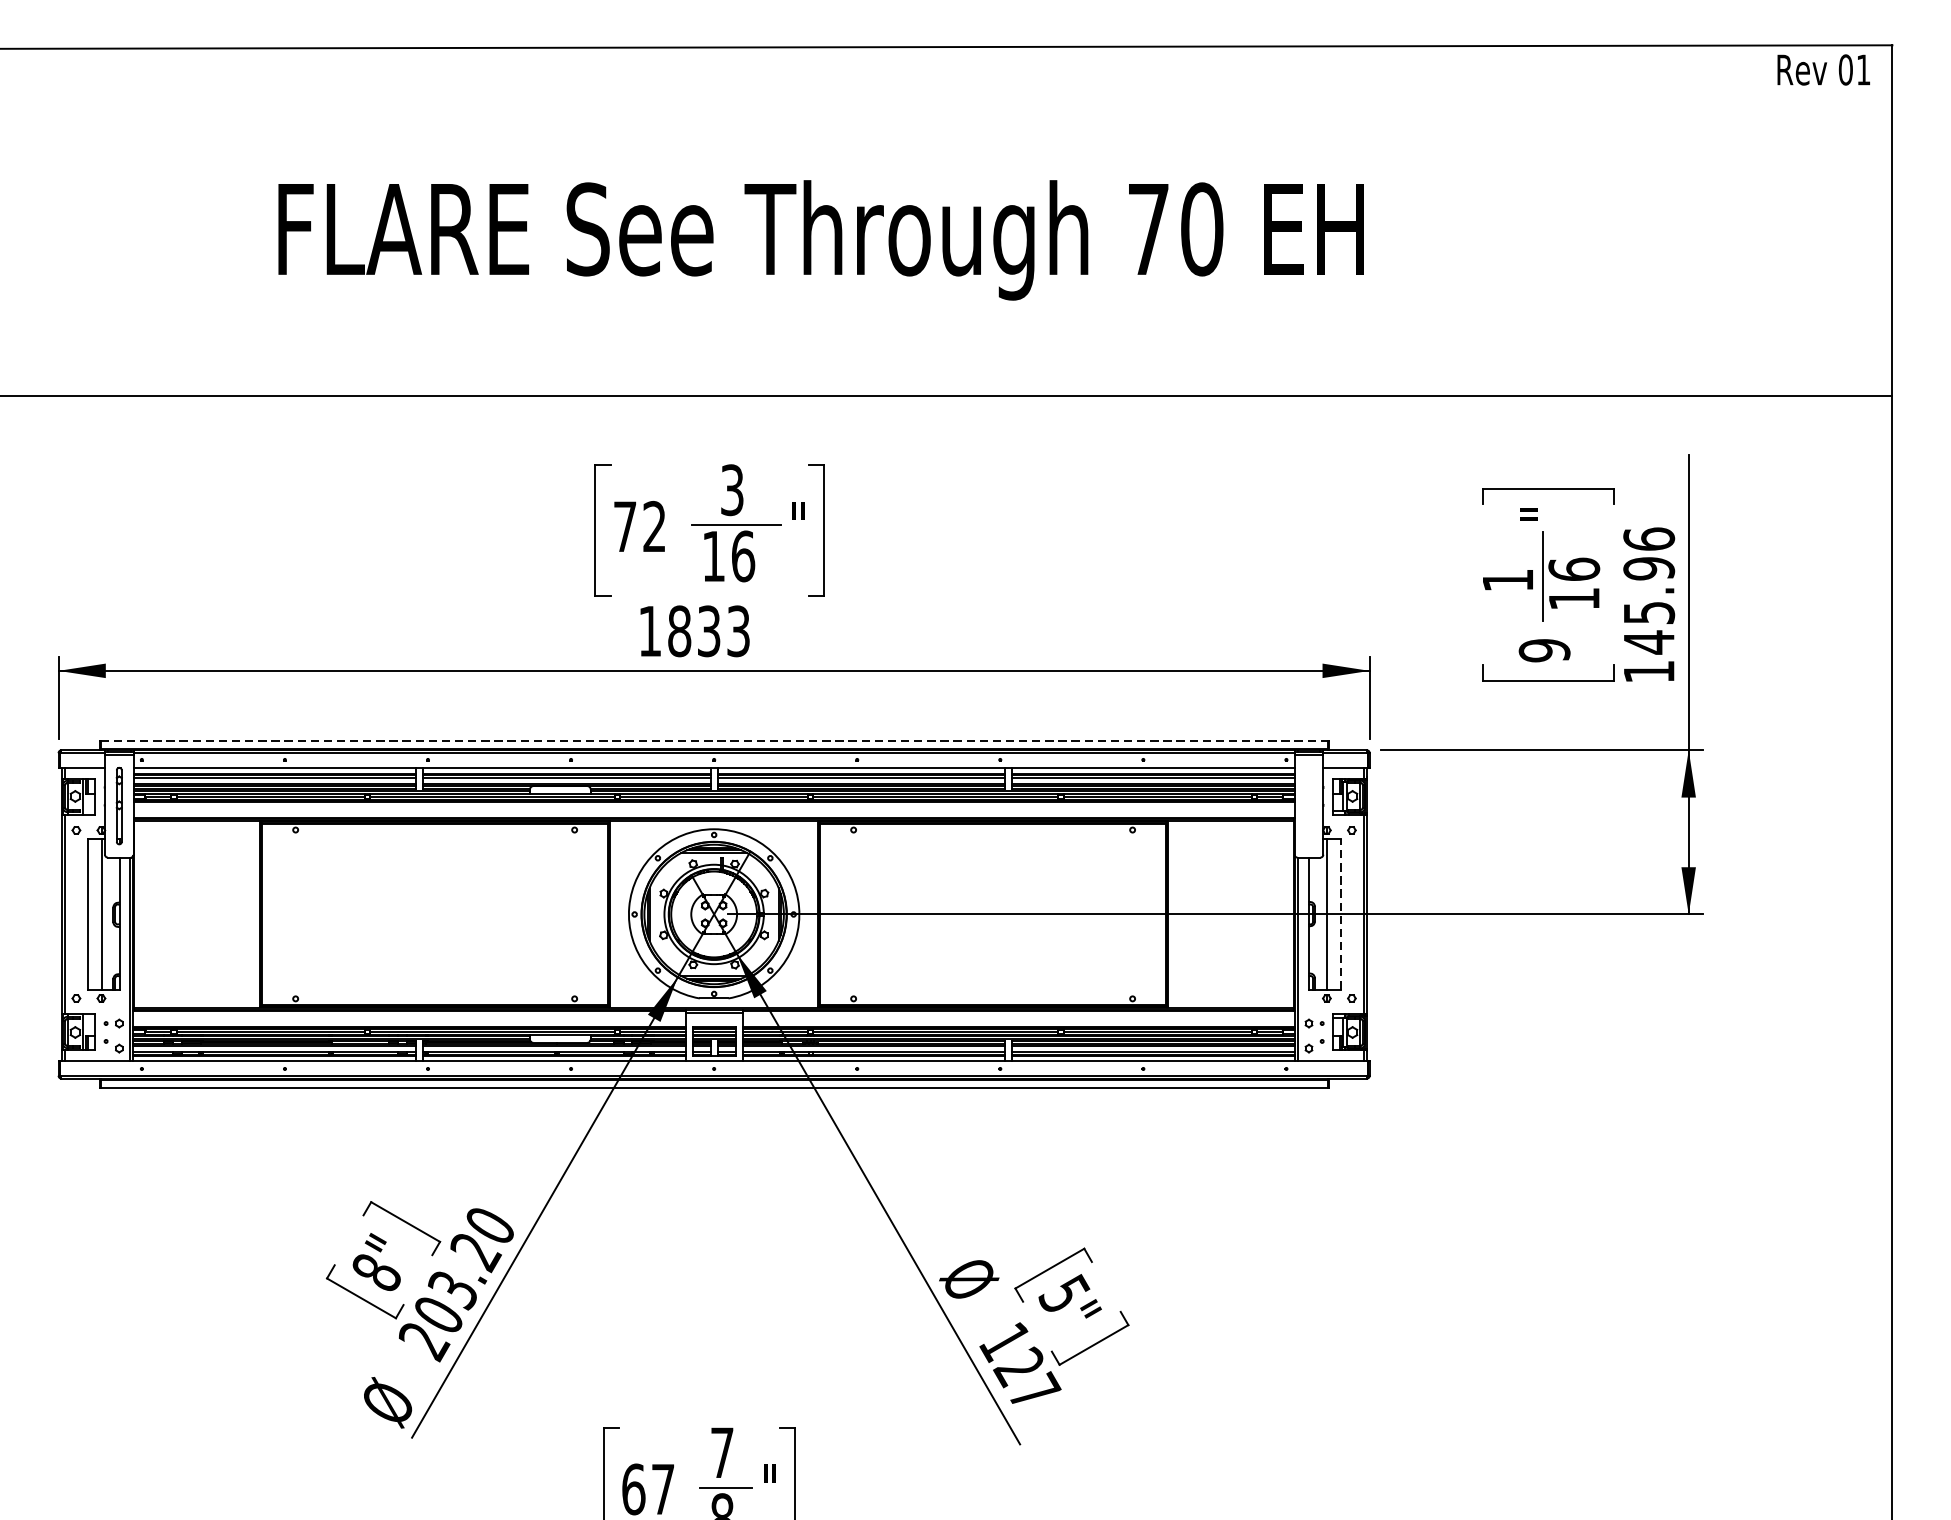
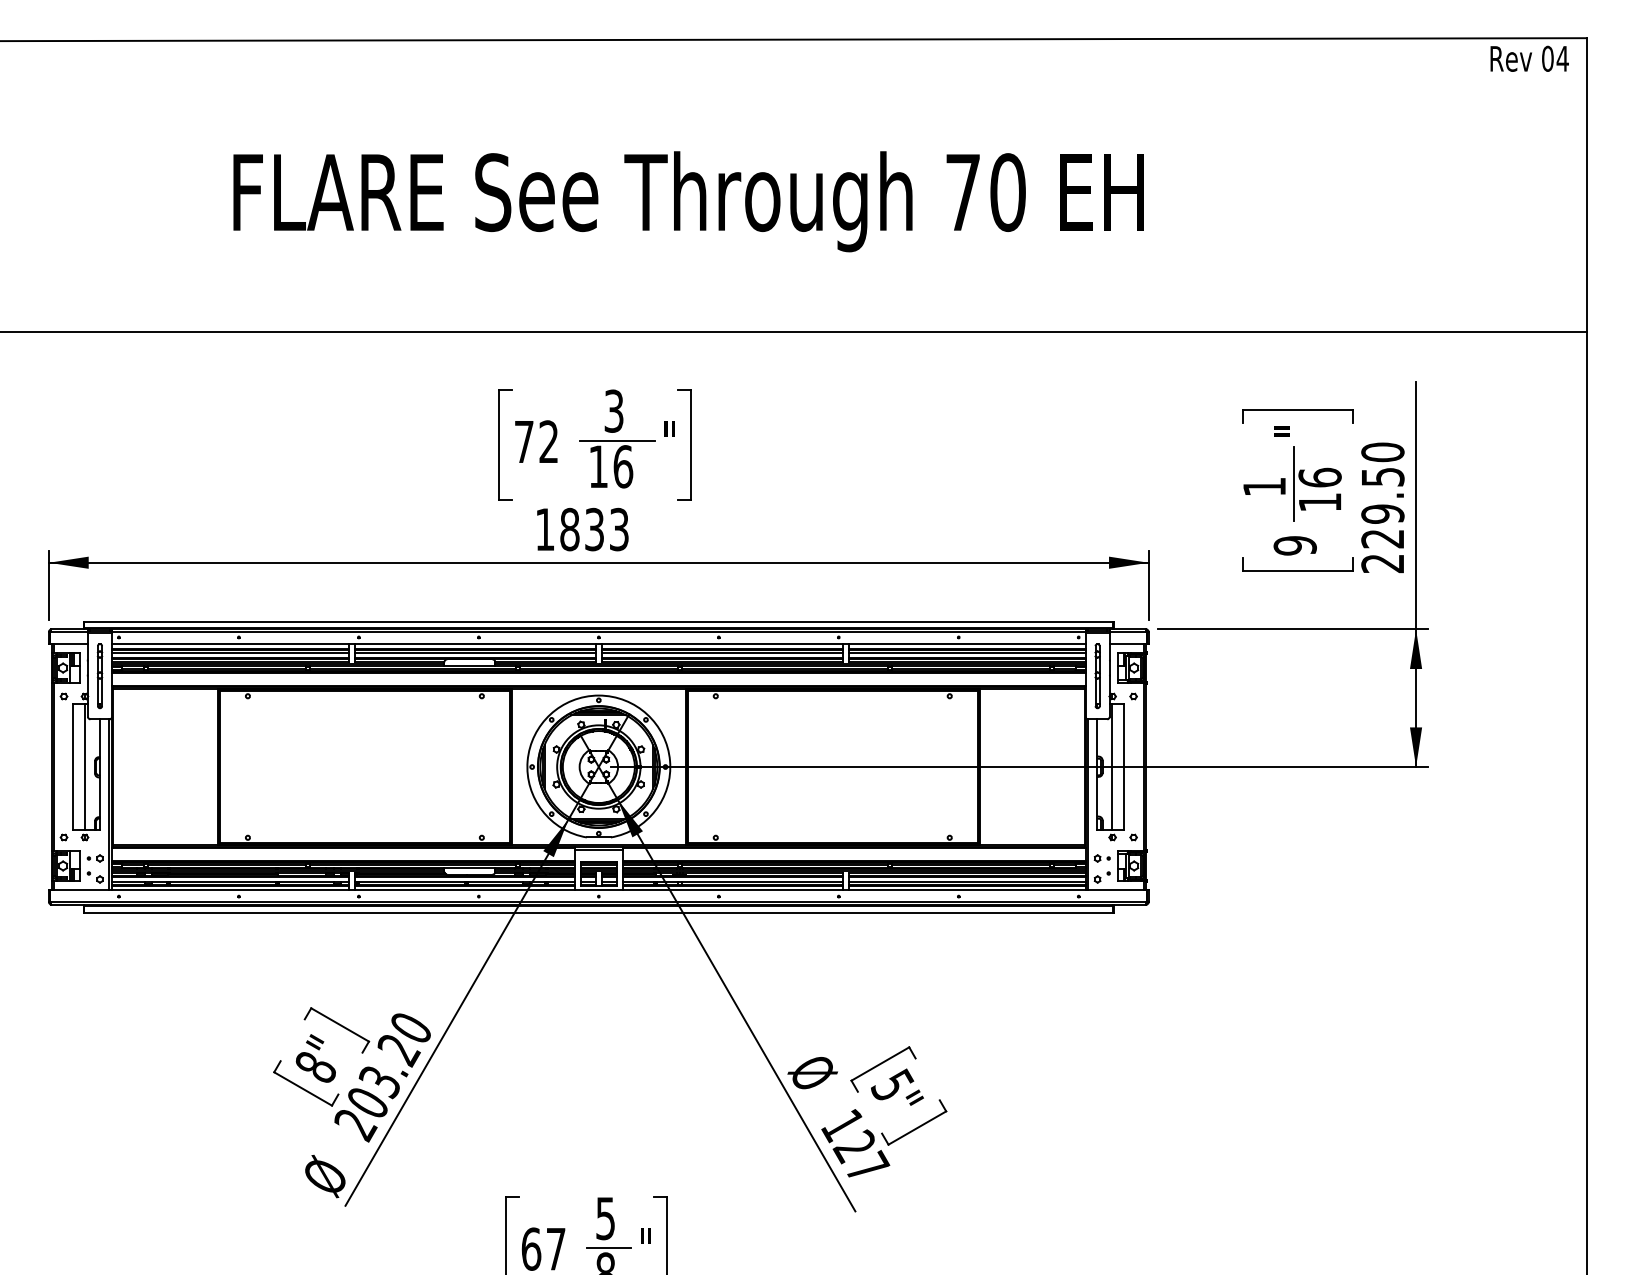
text: (1863, 69) -> (1562, 58), 01 -> 04
text: (1648, 604) -> (1382, 507), 145.96 -> 229.50
line: (714, 740) -> (599, 621), dashed -> solid
part: (1308, 806) -> (1097, 676), added
line: (1341, 915) -> (1124, 767), dashed -> solid
text: (722, 1452) -> (605, 1218), 7 -> 5

